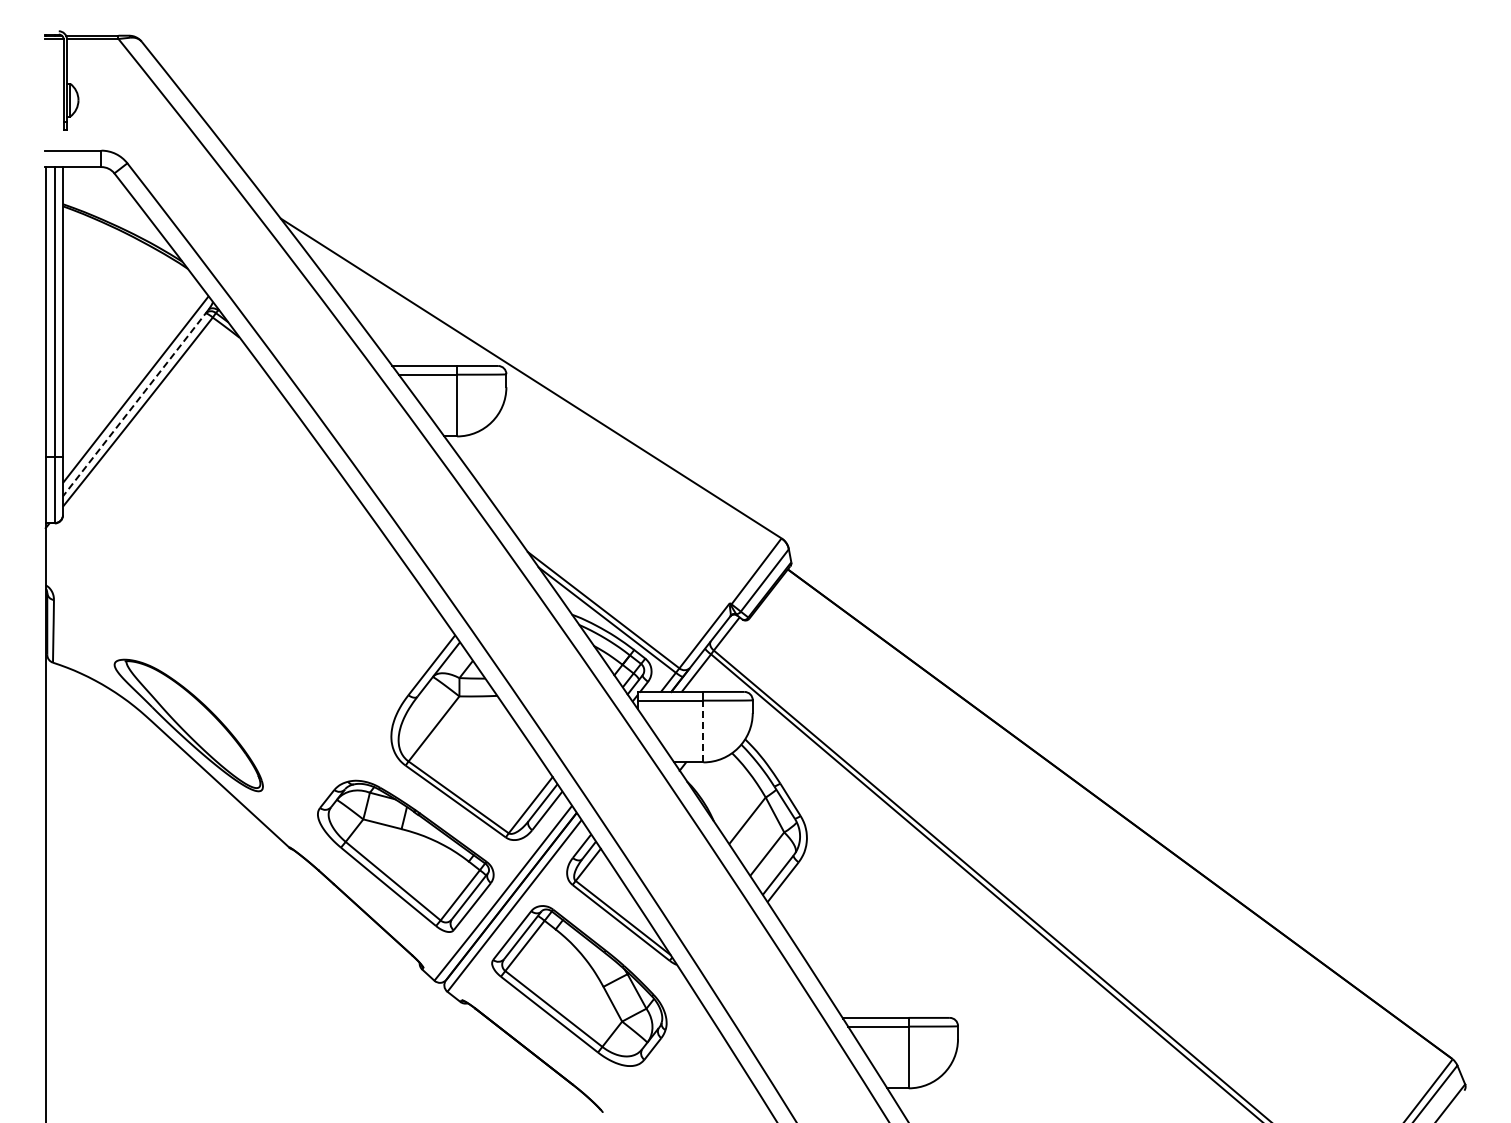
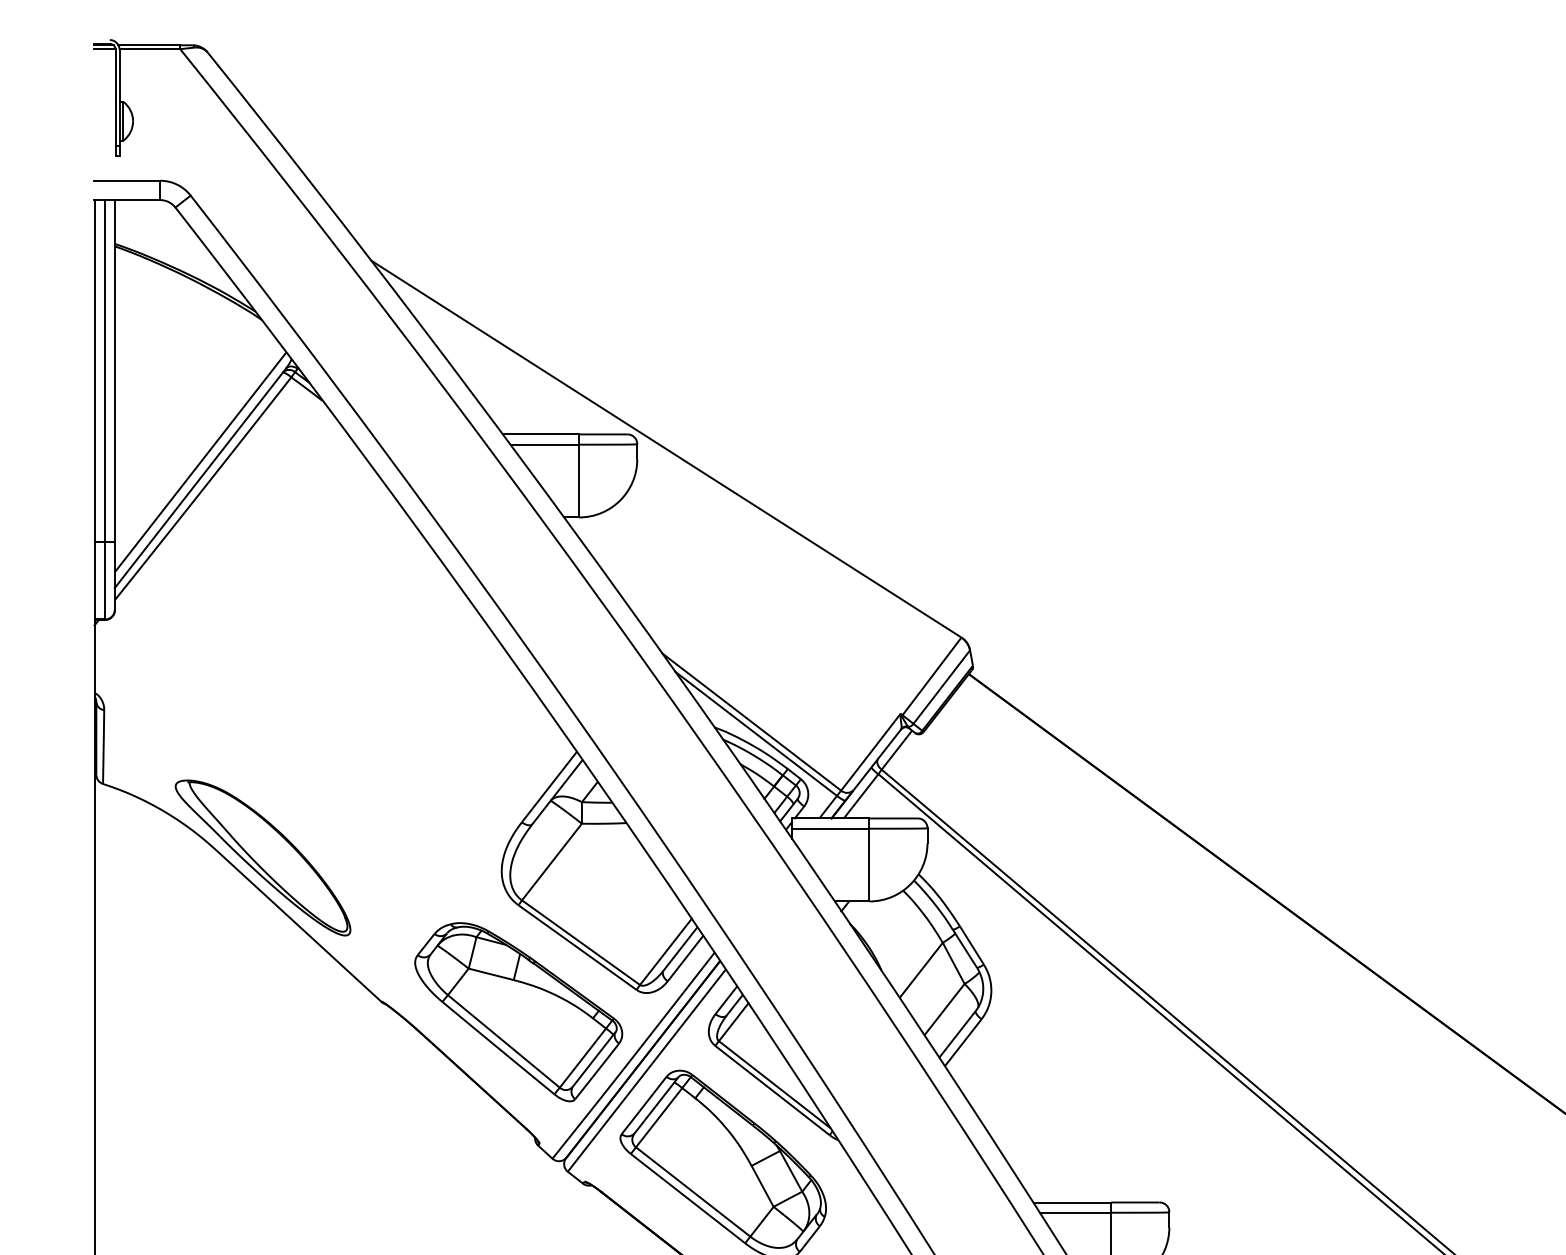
line: (135, 403) -> (200, 478), dashed -> solid
line: (703, 731) -> (869, 865), dashed -> solid

